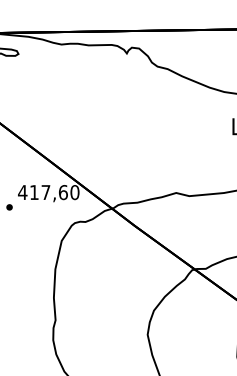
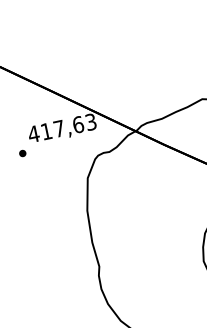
text: (74, 192) -> (90, 122), 417,60 -> 417,63

